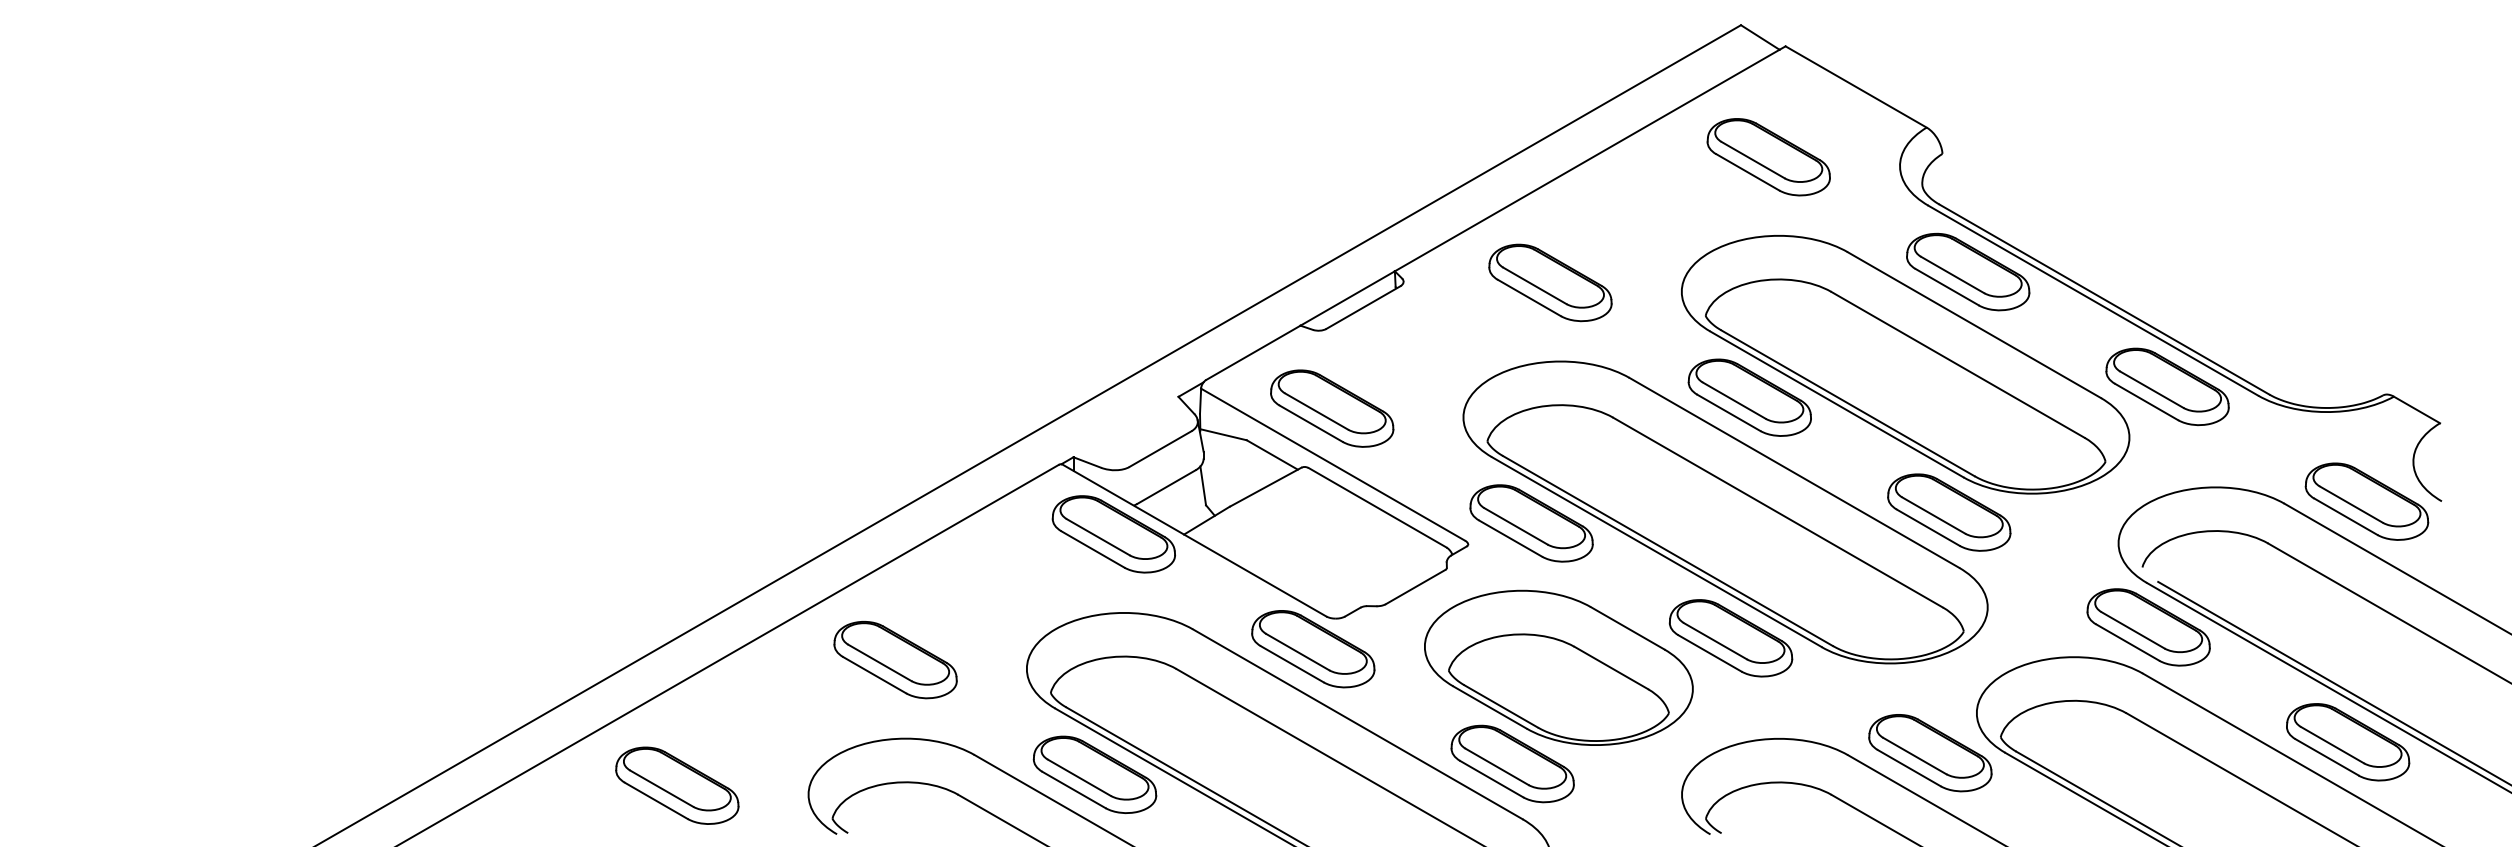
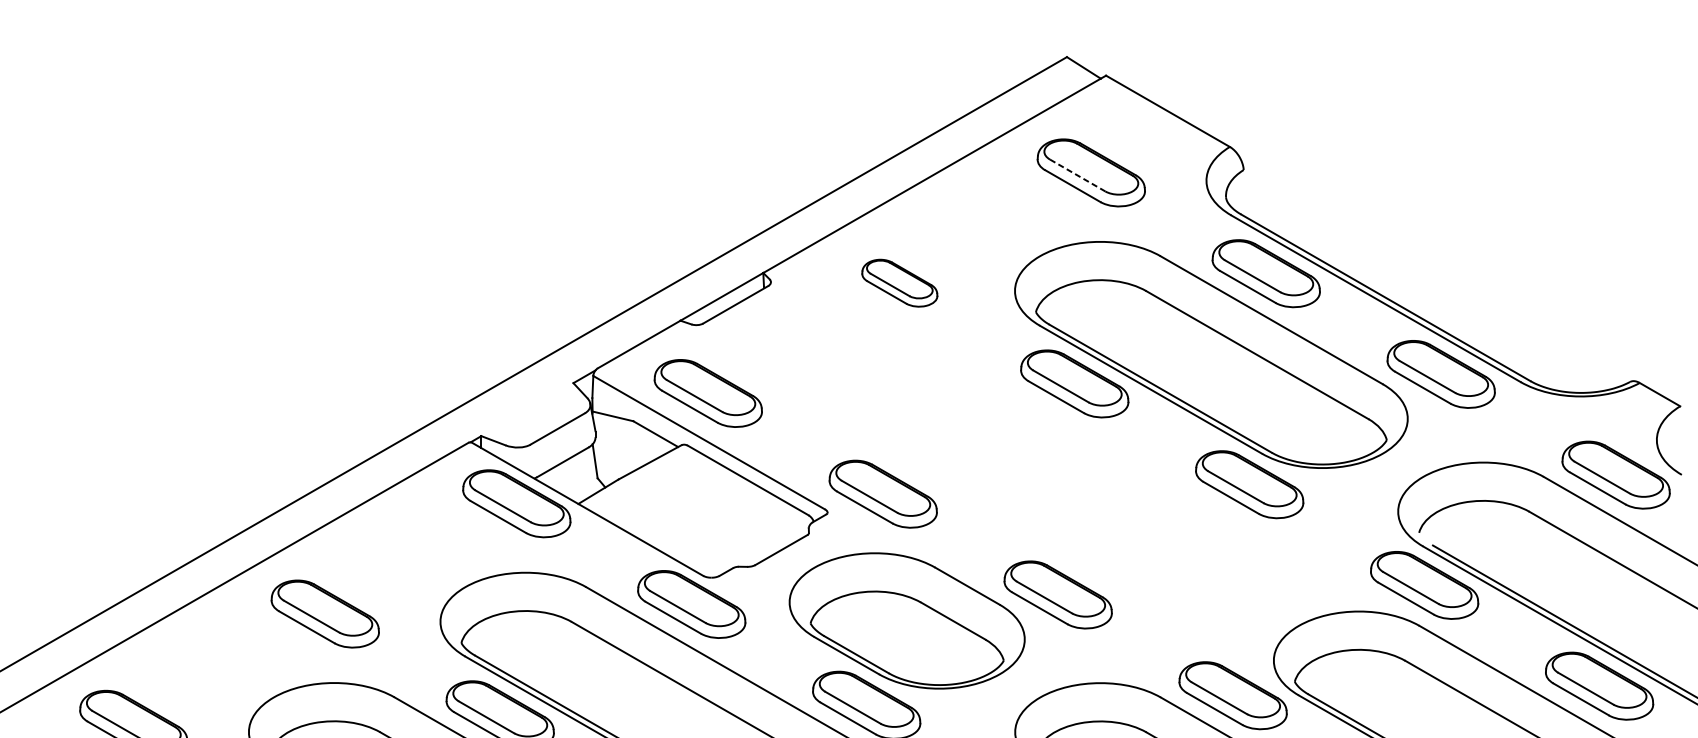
line: (1753, 160) -> (1077, 175), solid -> dashed
part: (1550, 282) -> (899, 282), size x0.7
part: (1725, 512) -> (1053, 484), removed

